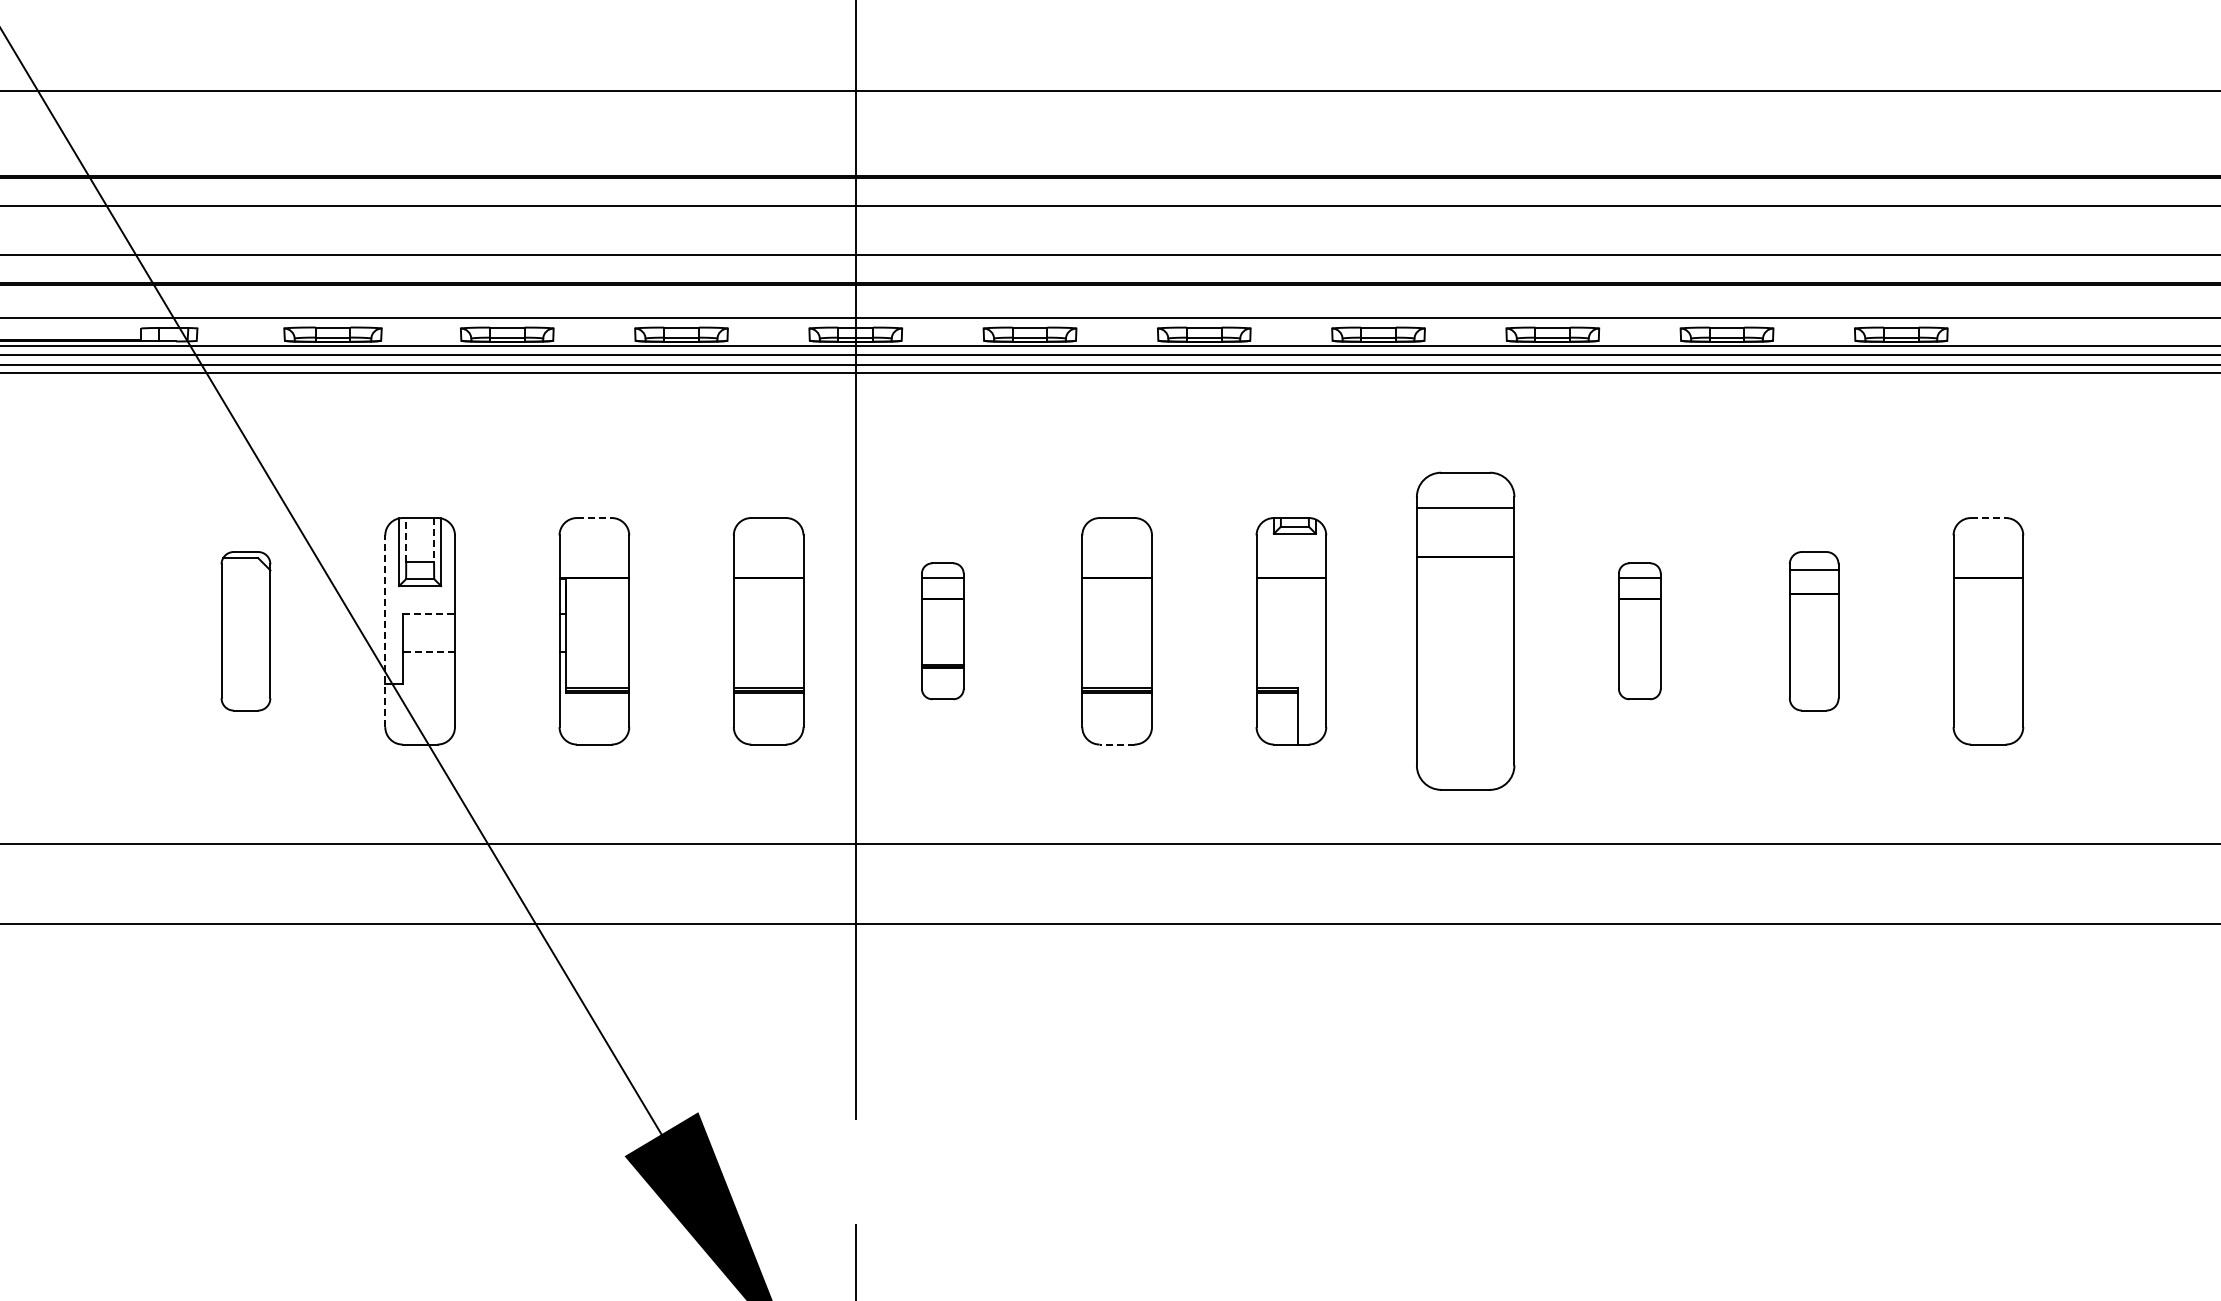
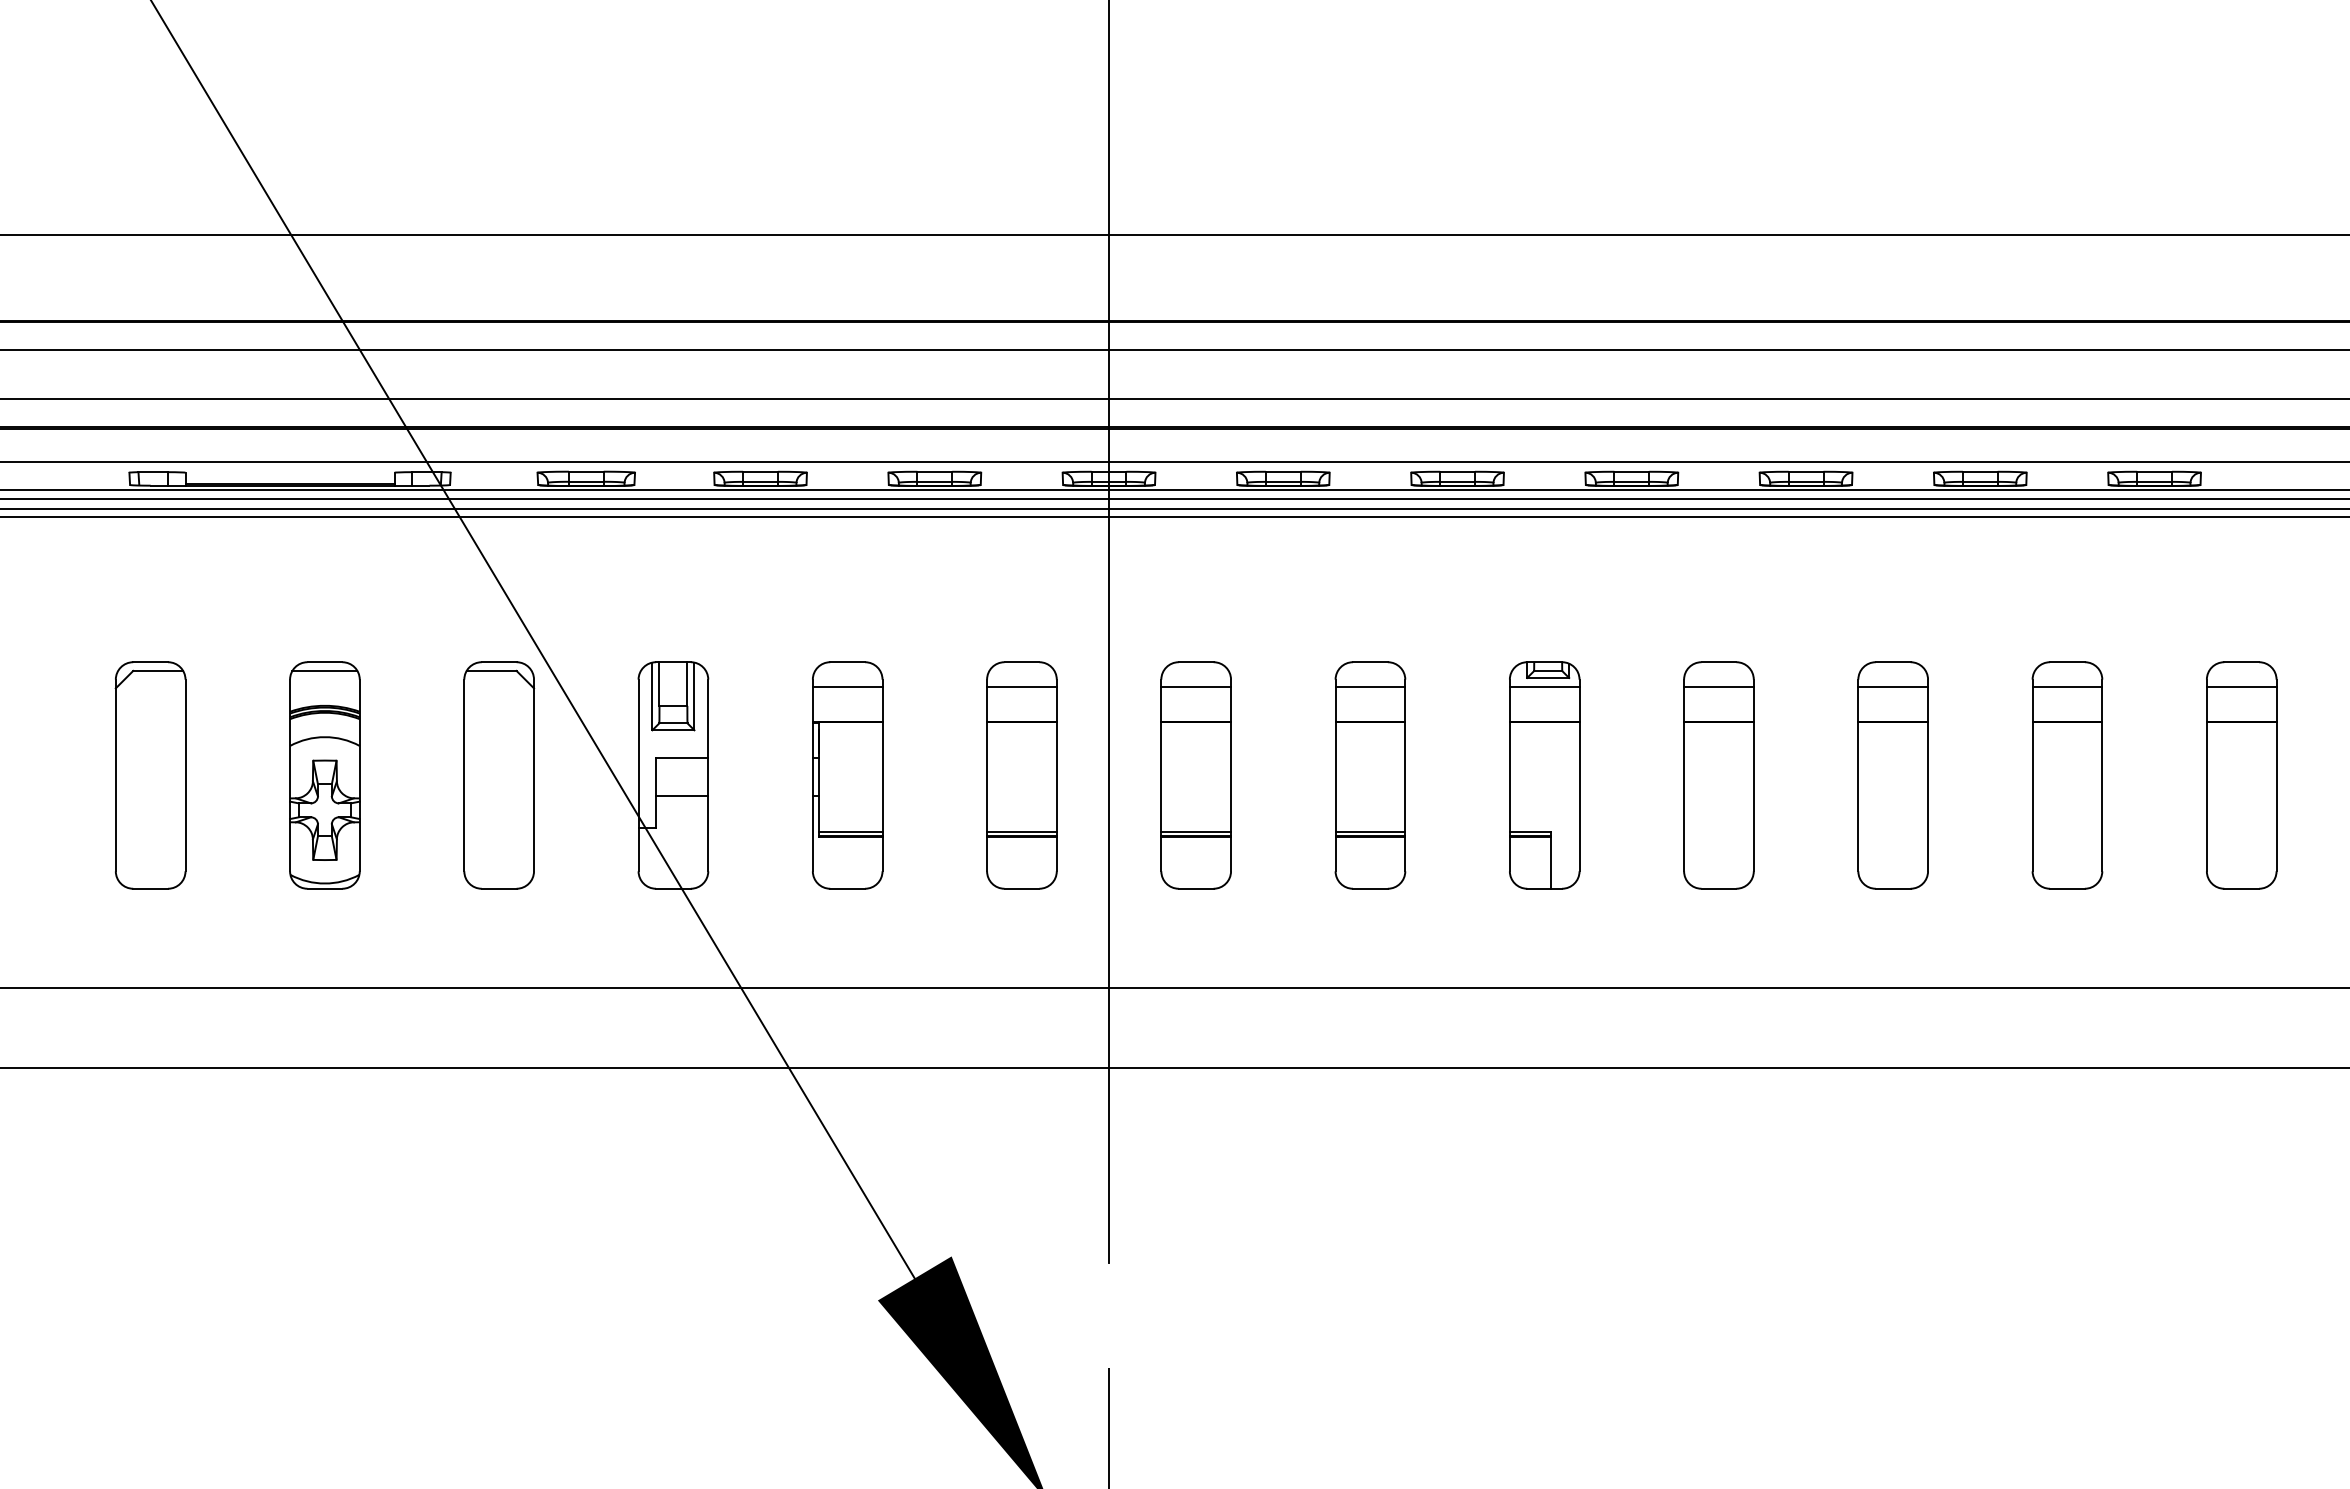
line: (595, 518) -> (848, 662), dashed -> solid
line: (1989, 518) -> (2242, 662), dashed -> solid
line: (406, 540) -> (659, 684), dashed -> solid
line: (434, 540) -> (687, 684), dashed -> solid
line: (594, 543) -> (847, 687), added
line: (768, 543) -> (1021, 687), added
line: (1117, 543) -> (1370, 687), added
line: (1291, 543) -> (1544, 687), added
line: (1988, 543) -> (2241, 687), added
line: (429, 614) -> (682, 758), dashed -> solid
part: (71, 631) -> (324, 775), added
part: (246, 631) -> (499, 775), size x1.43
line: (385, 631) -> (638, 775), dashed -> solid
part: (942, 631) -> (1195, 775), size x1.67
part: (1465, 631) -> (1718, 775), size x0.71
part: (1639, 631) -> (1892, 775), size x1.67
part: (1814, 631) -> (2067, 775), size x1.43
line: (428, 652) -> (681, 796), dashed -> solid
line: (1116, 744) -> (1369, 888), dashed -> solid

